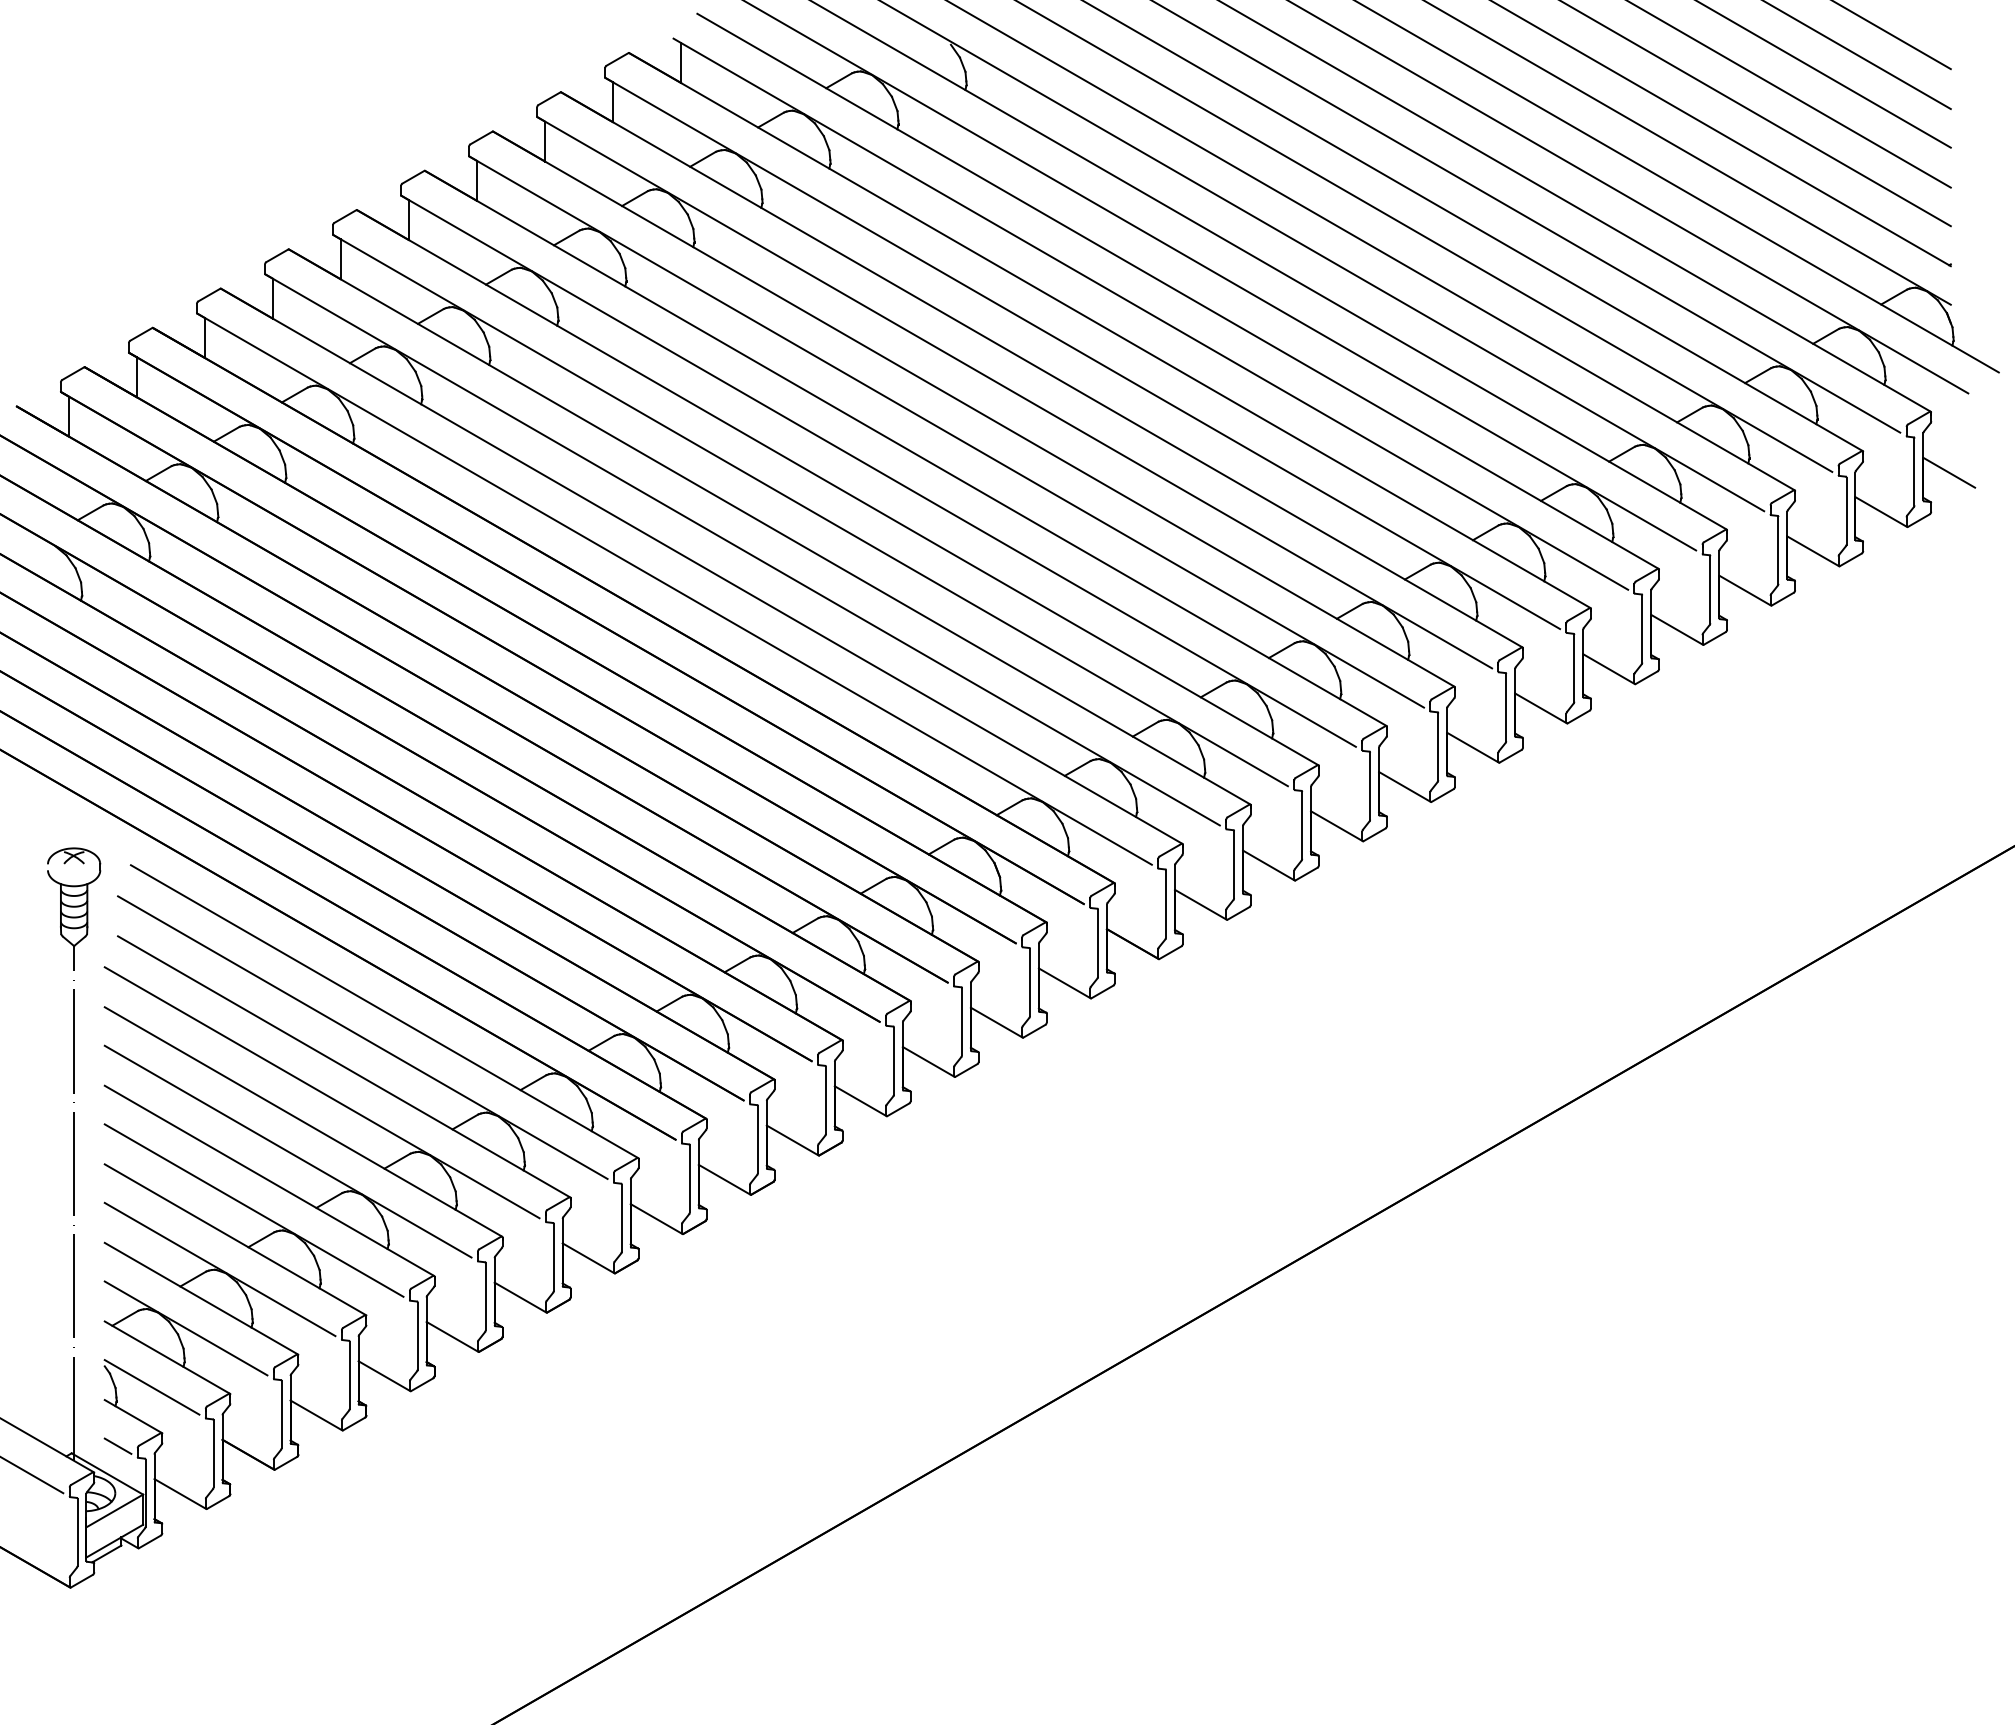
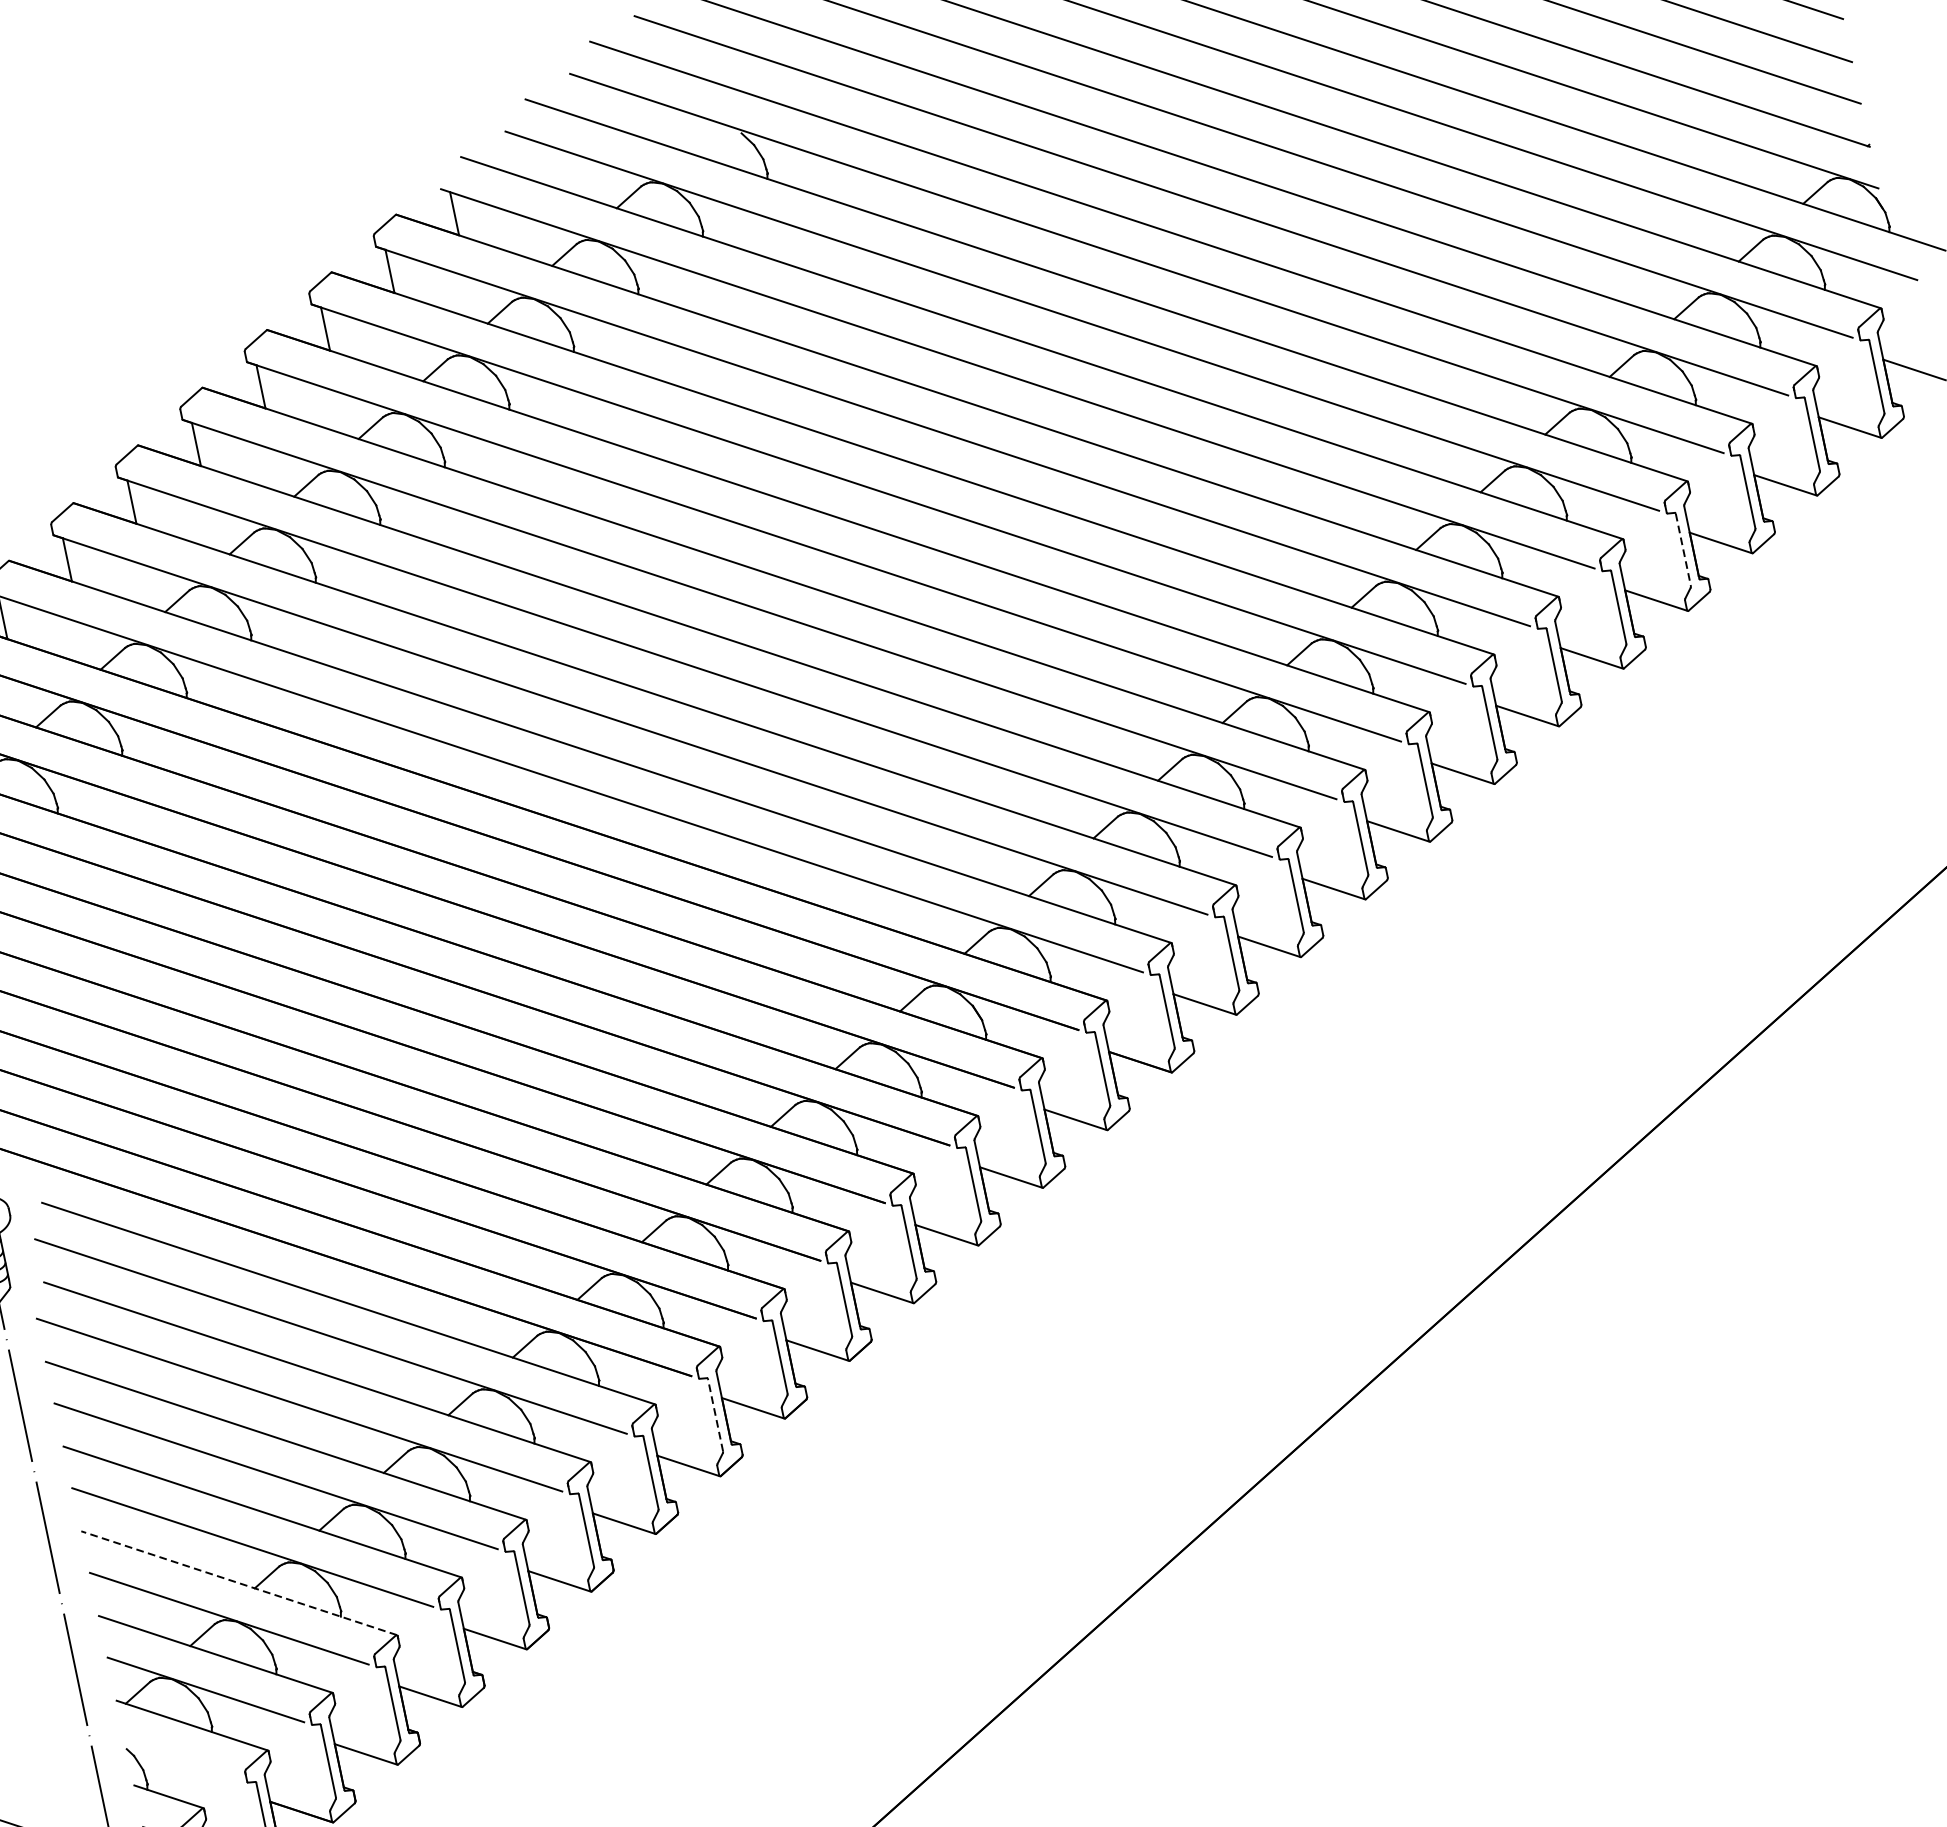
line: (1710, 590) -> (1683, 550), solid -> dashed
line: (689, 1178) -> (715, 1414), solid -> dashed
line: (235, 1239) -> (239, 1582), solid -> dashed
line: (151, 1387) -> (181, 1761), removed

